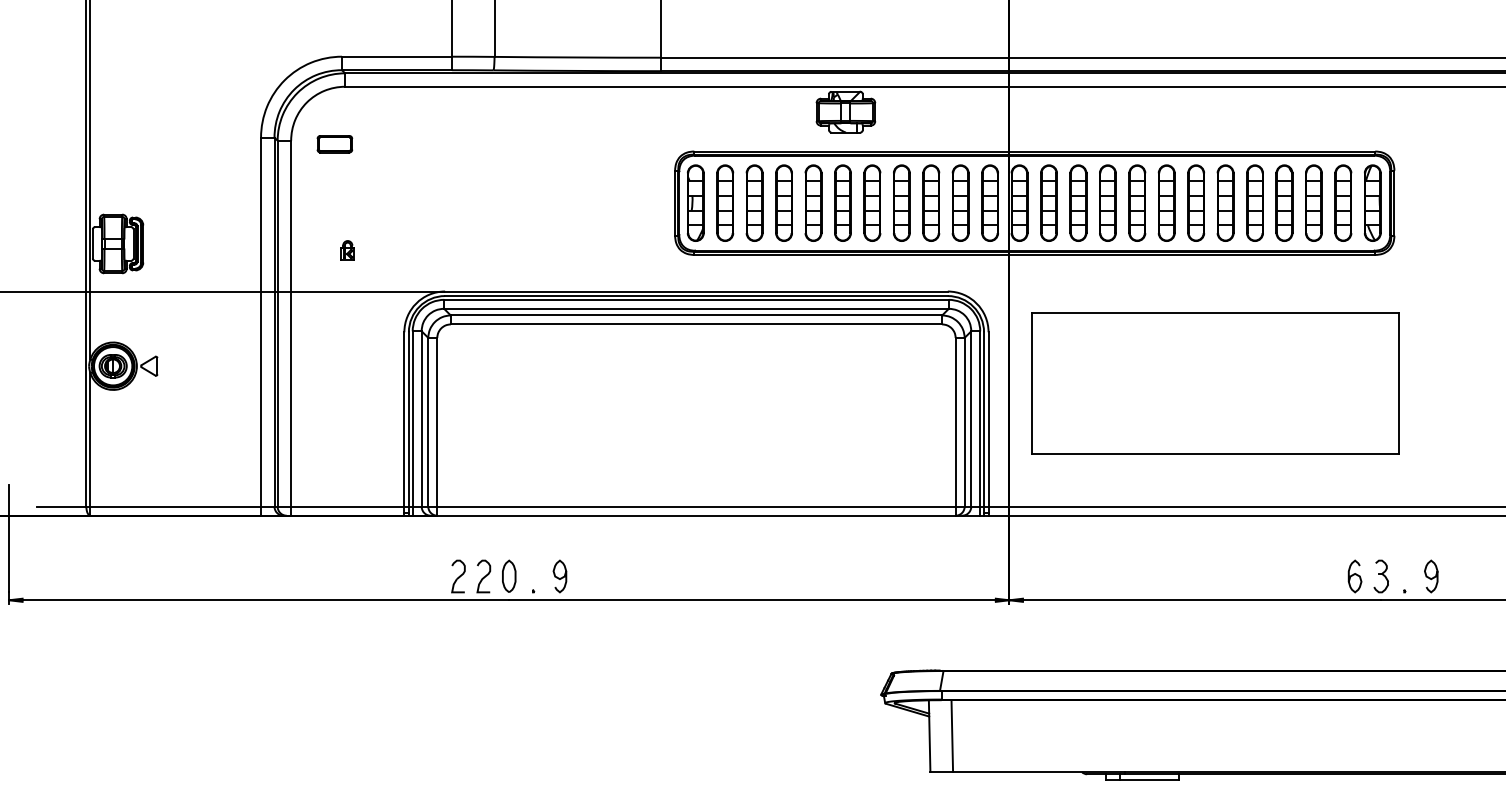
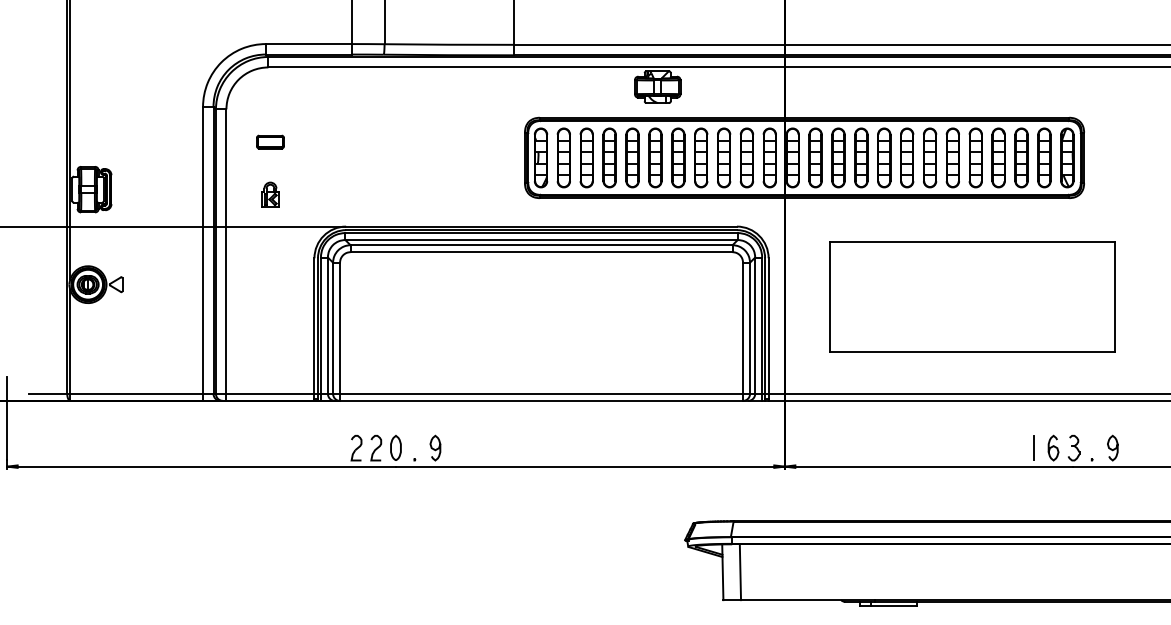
part: (334, 143) -> (270, 141), moved
part: (347, 250) -> (270, 194), size x1.67
part: (1214, 382) -> (972, 296), moved
line: (1329, 575) -> (1033, 447), added

